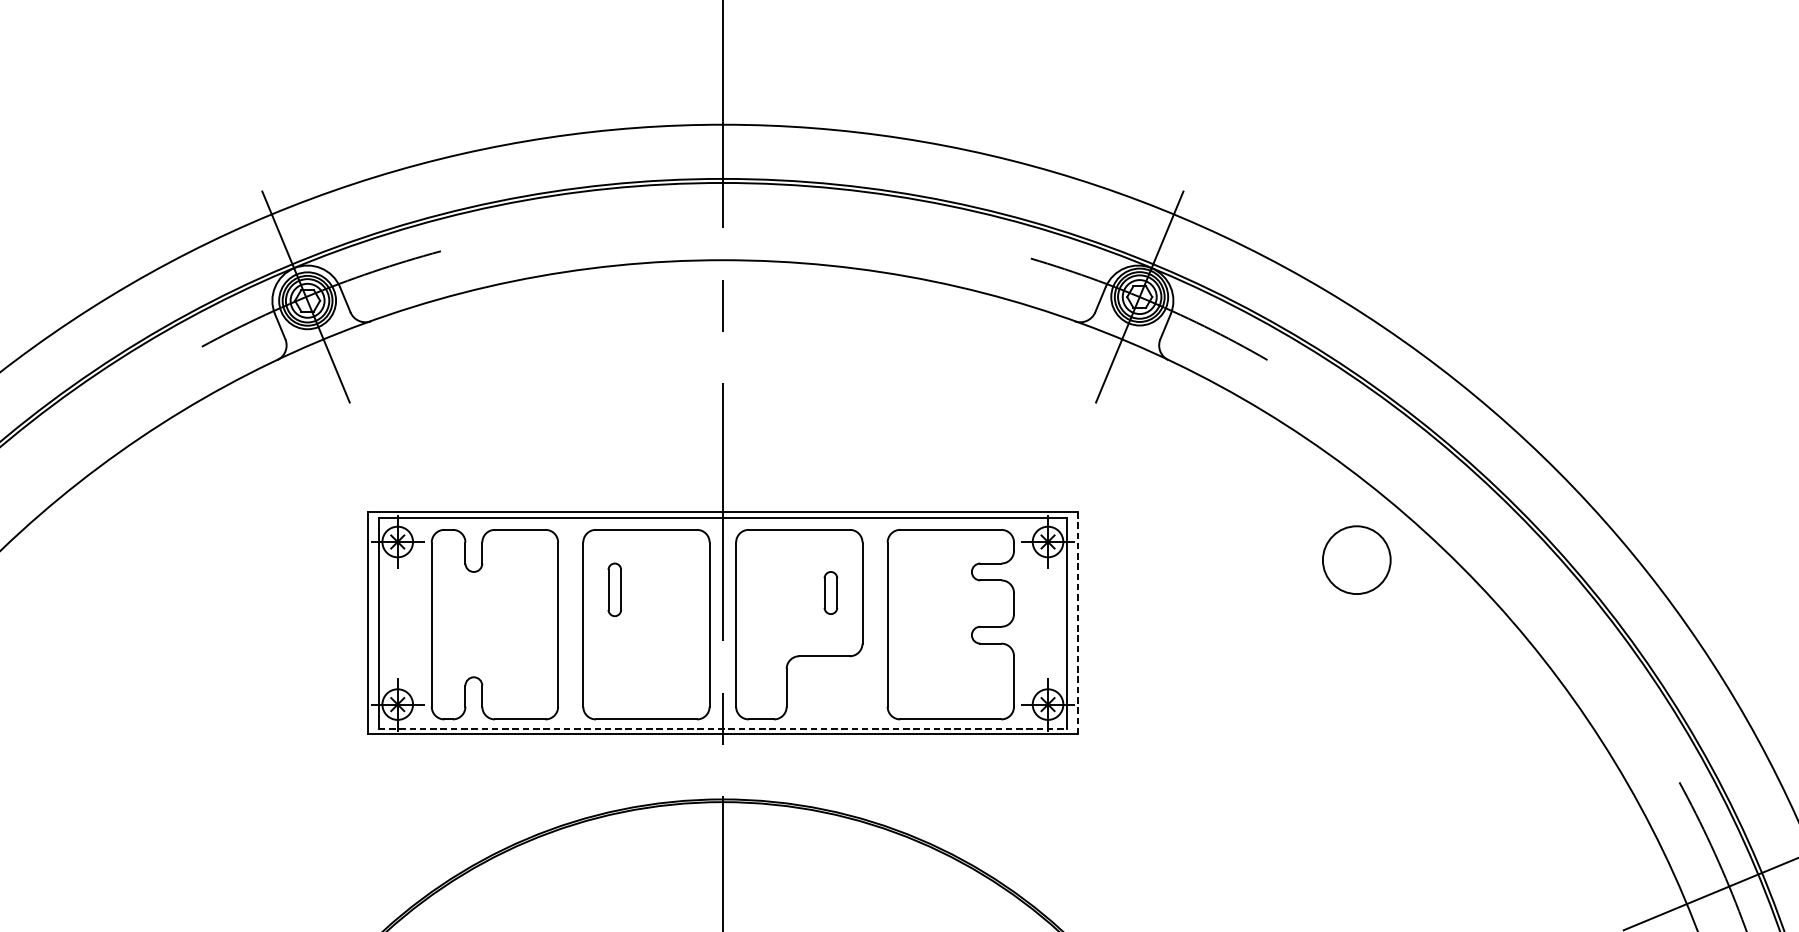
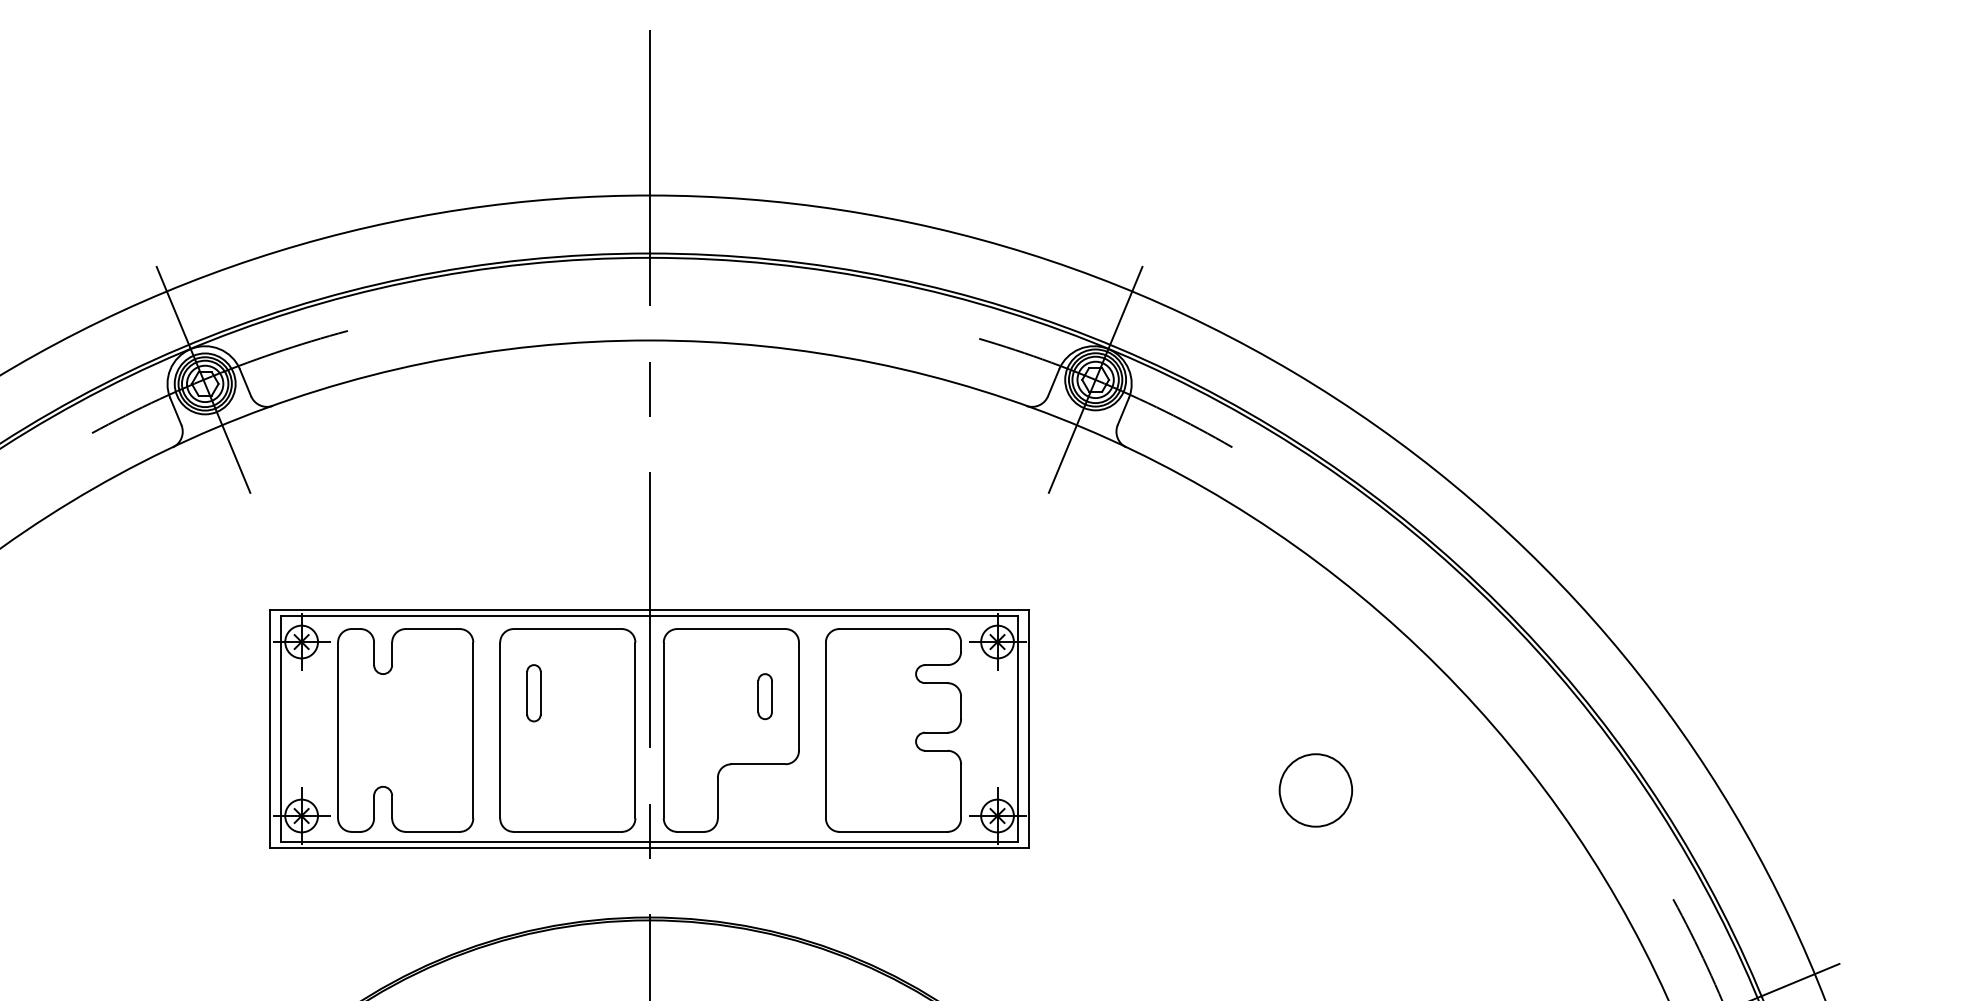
circle: (1356, 560) -> (1315, 790), moved
line: (1077, 623) -> (1029, 729), dashed -> solid
line: (723, 729) -> (650, 842), dashed -> solid

